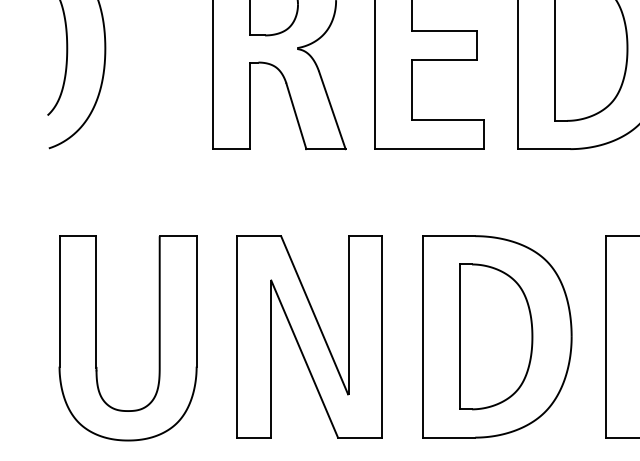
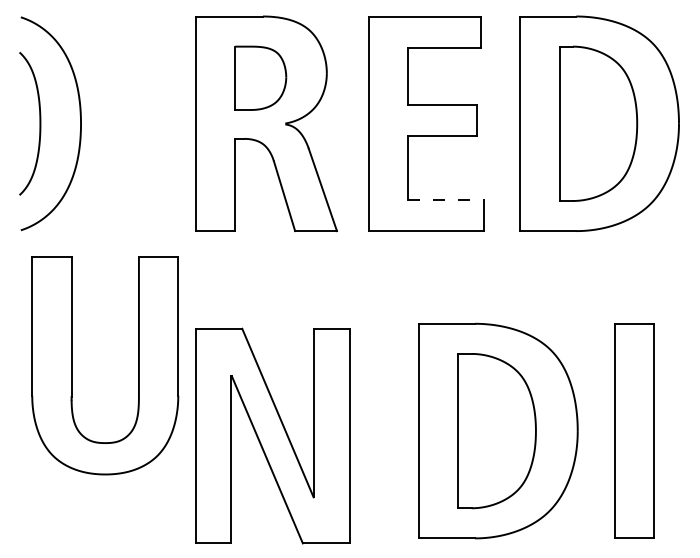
line: (448, 119) -> (446, 199), solid -> dashed
part: (309, 336) -> (272, 435), moved
part: (97, 338) -> (72, 365), moved

